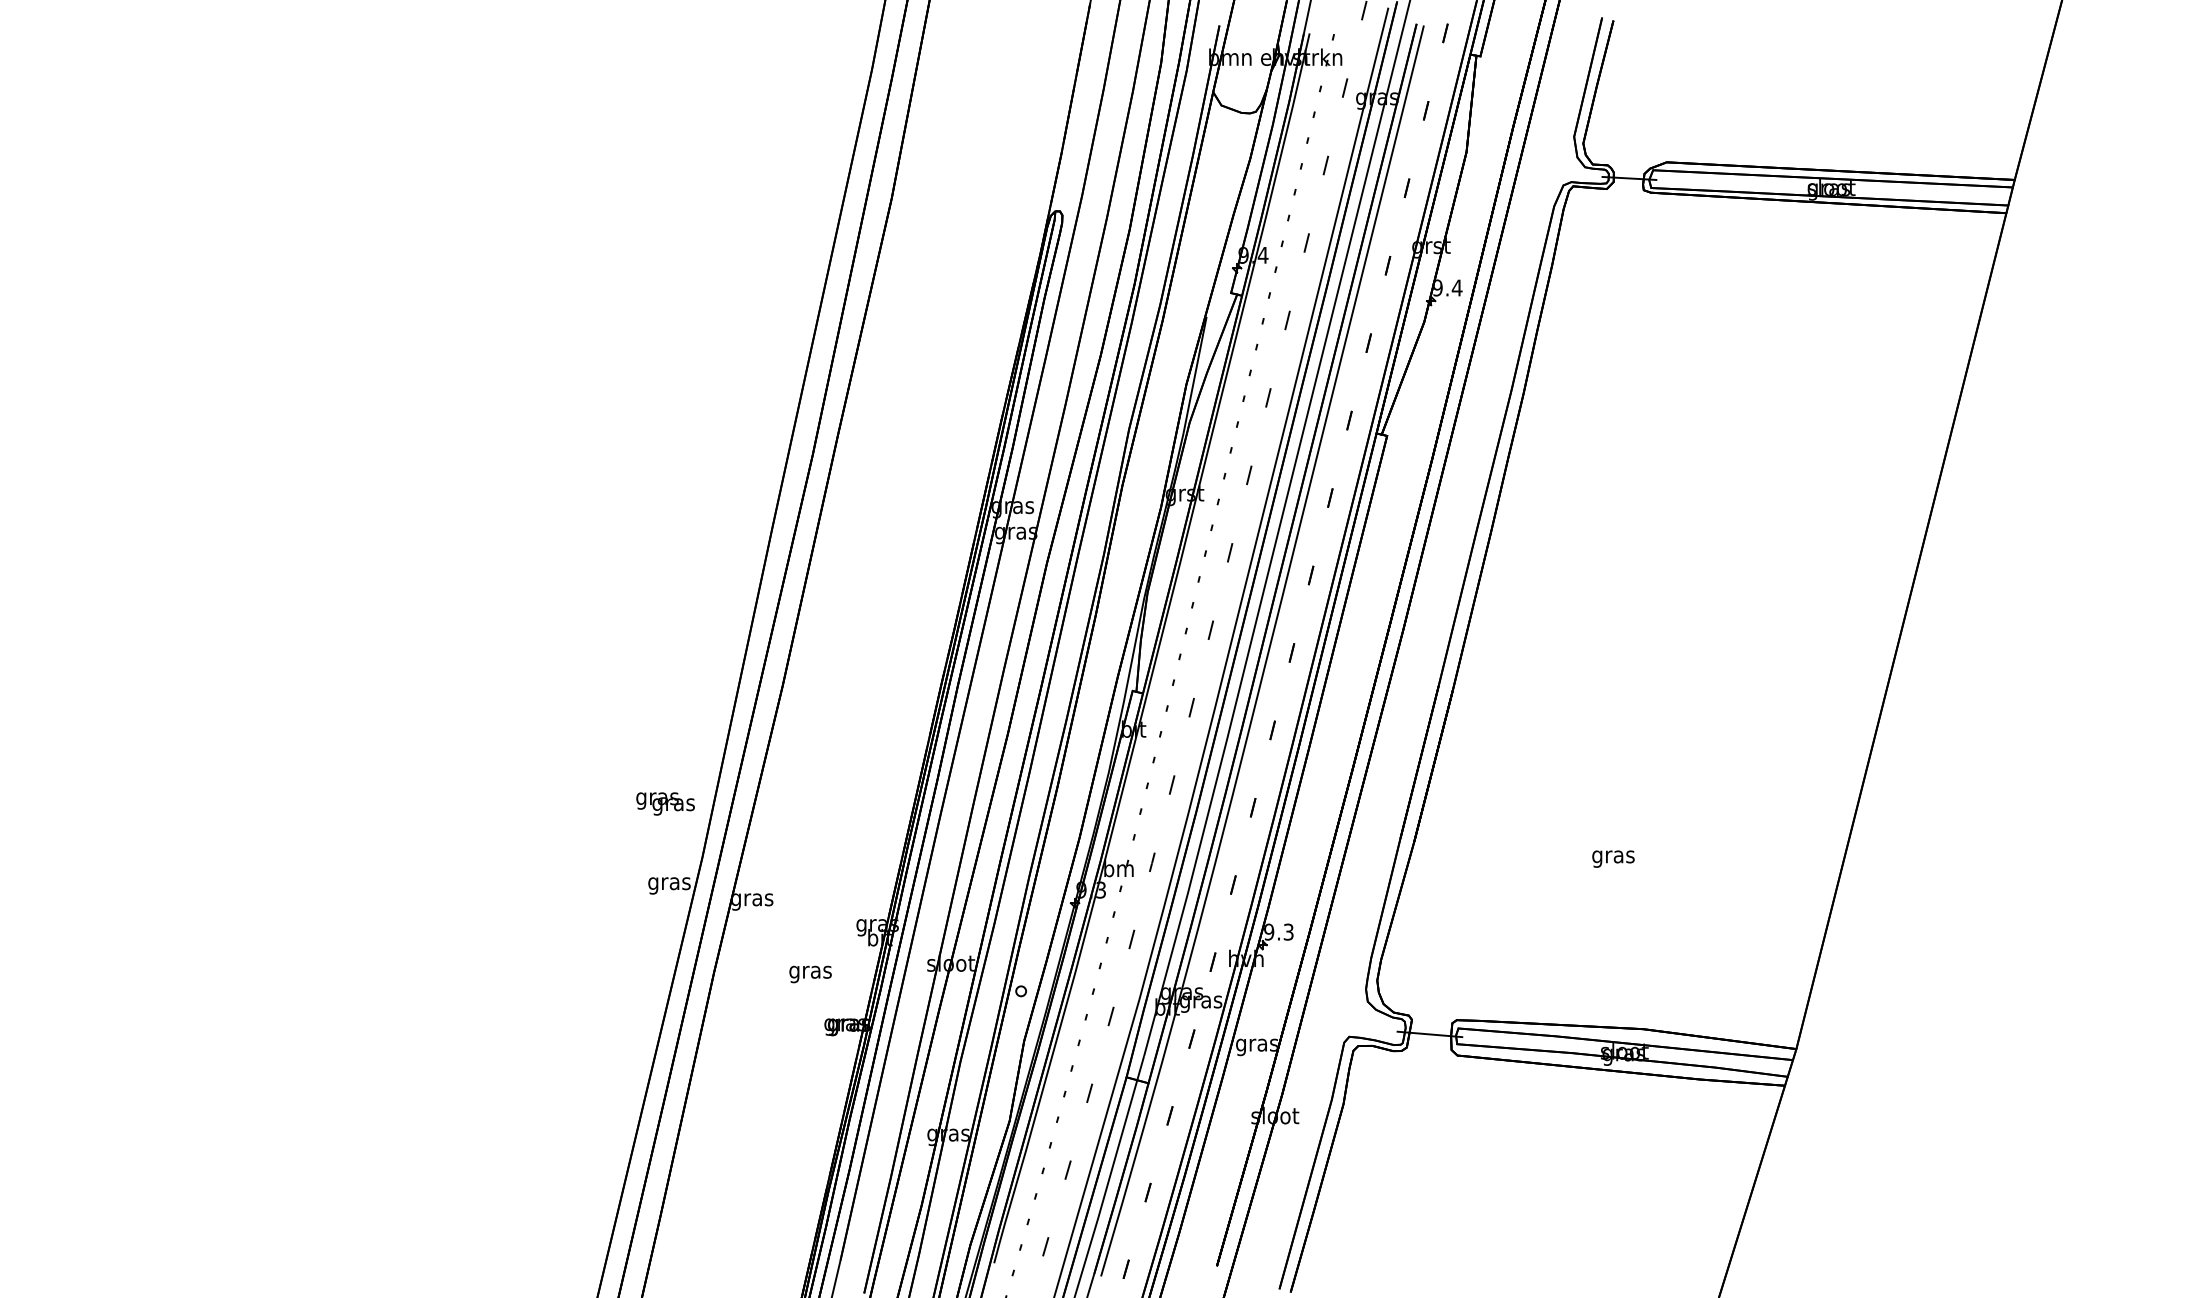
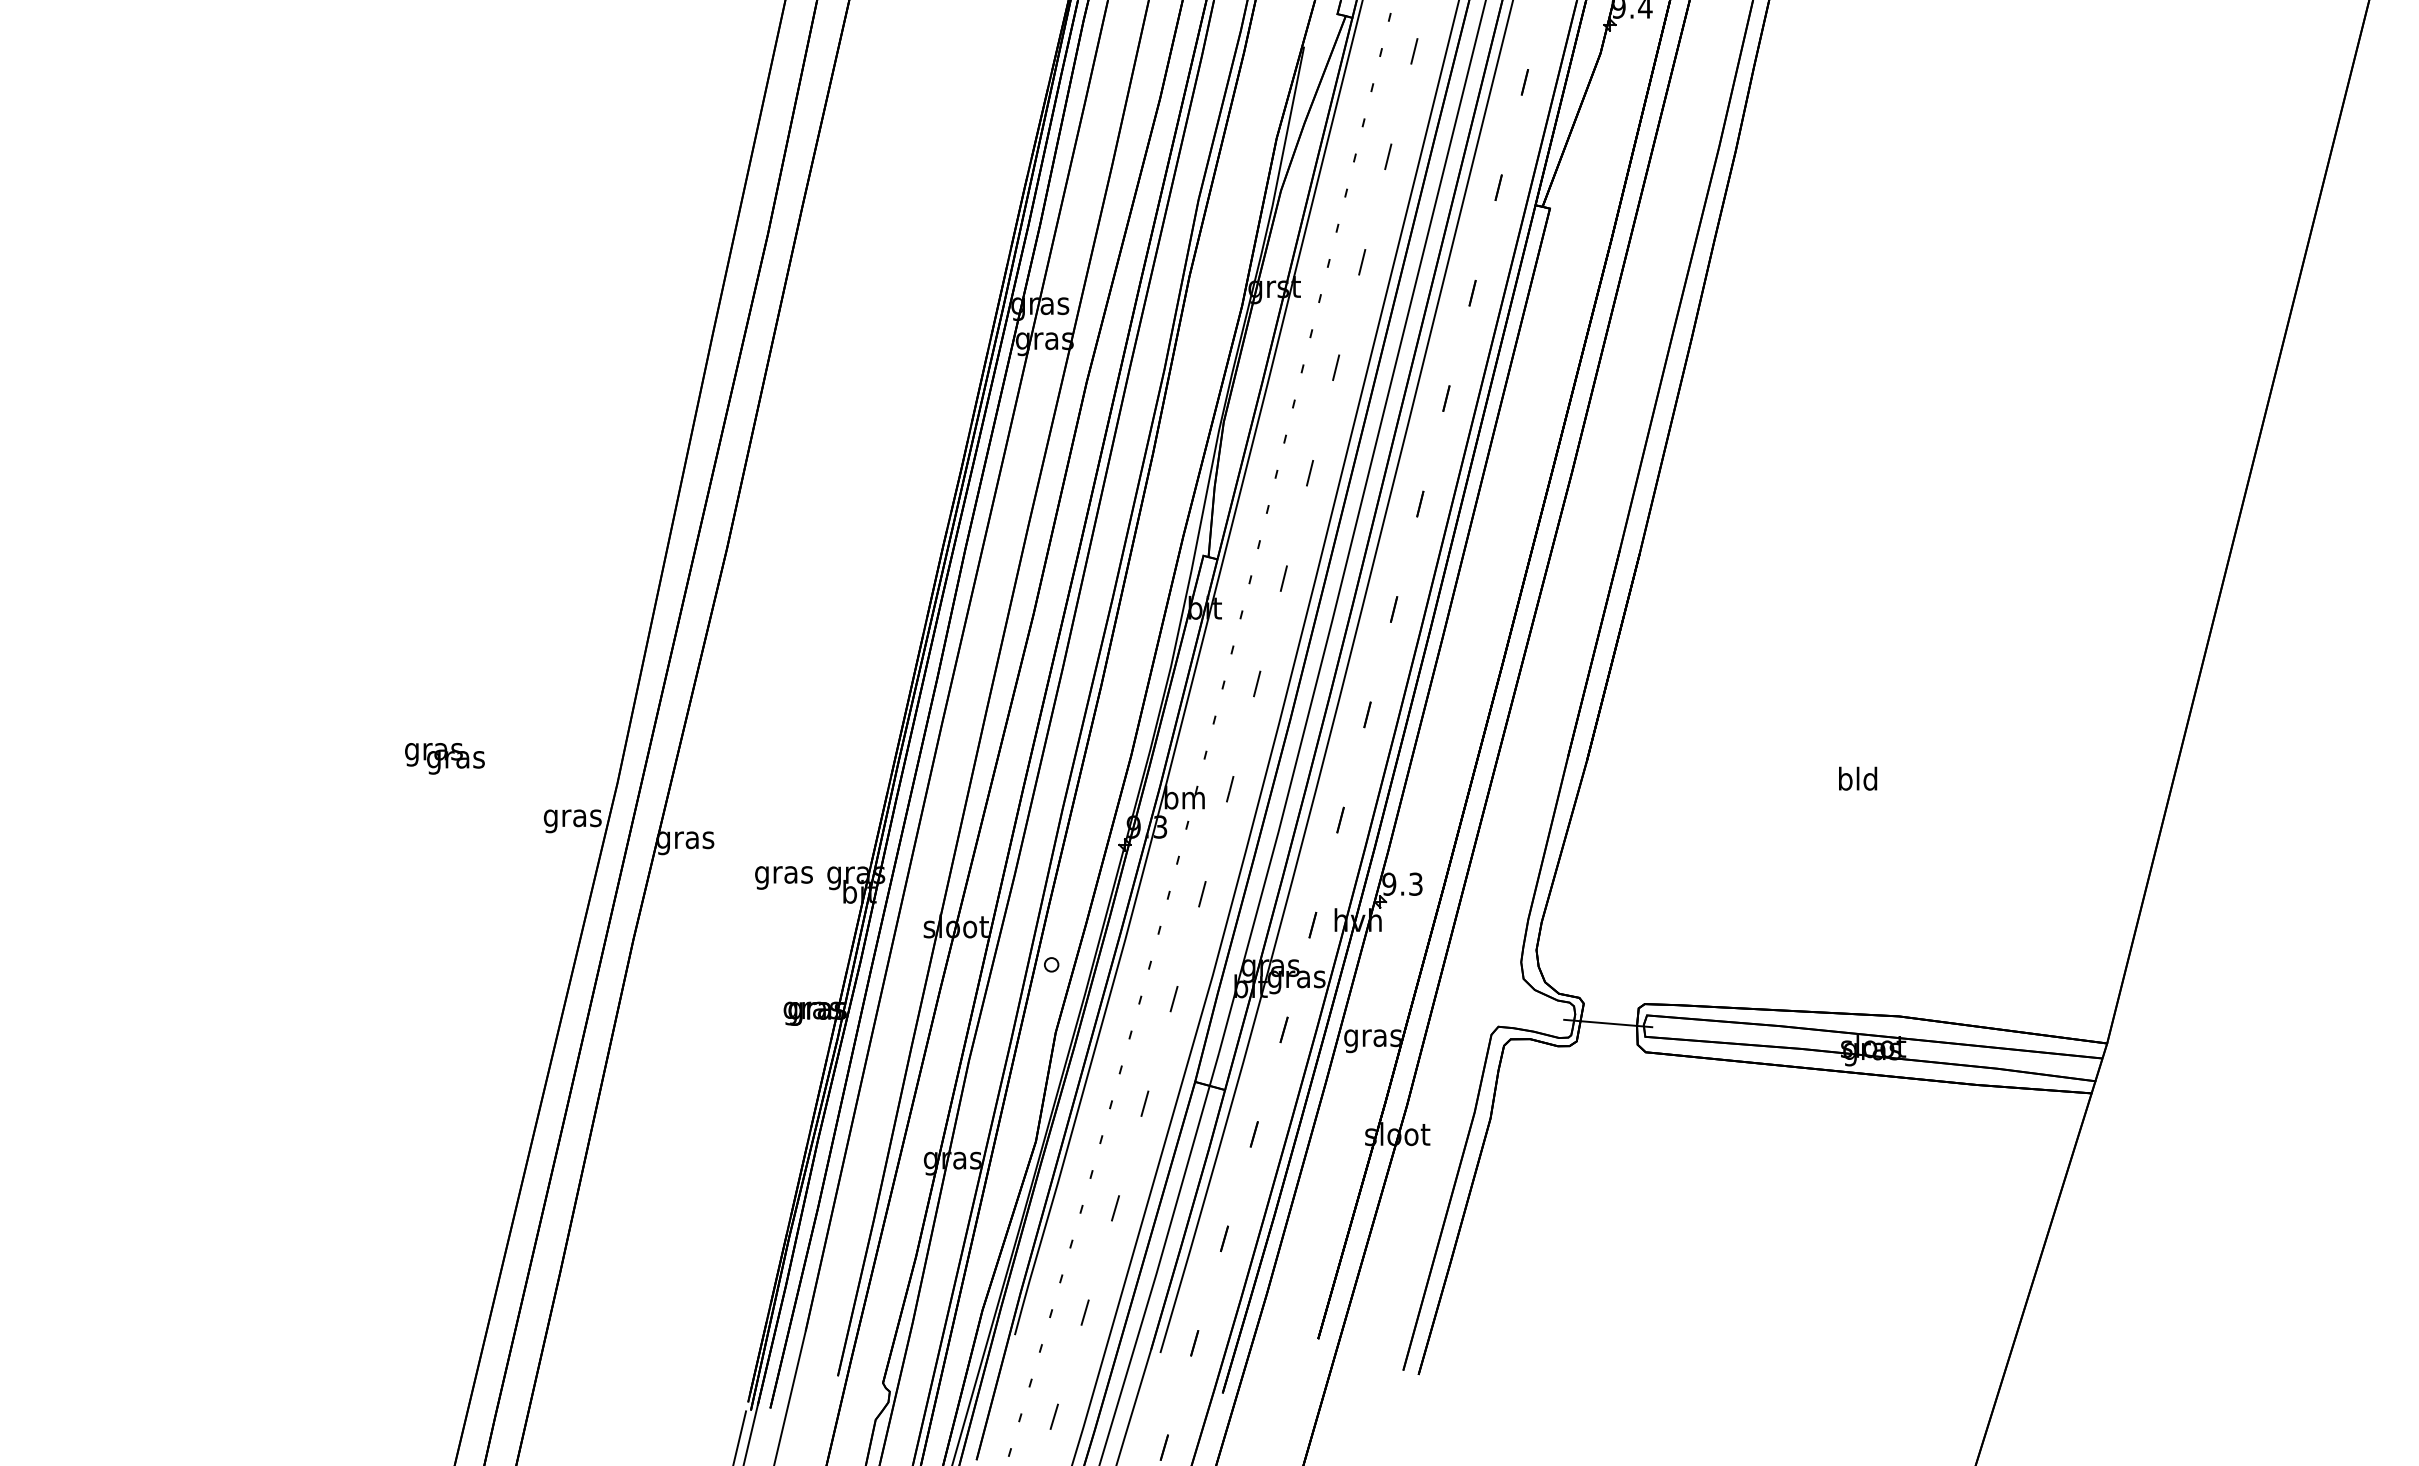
text: (665, 803) -> (444, 758), moved
text: (1613, 856) -> (1858, 781), gras -> bld
text: (810, 974) -> (783, 877), moved

